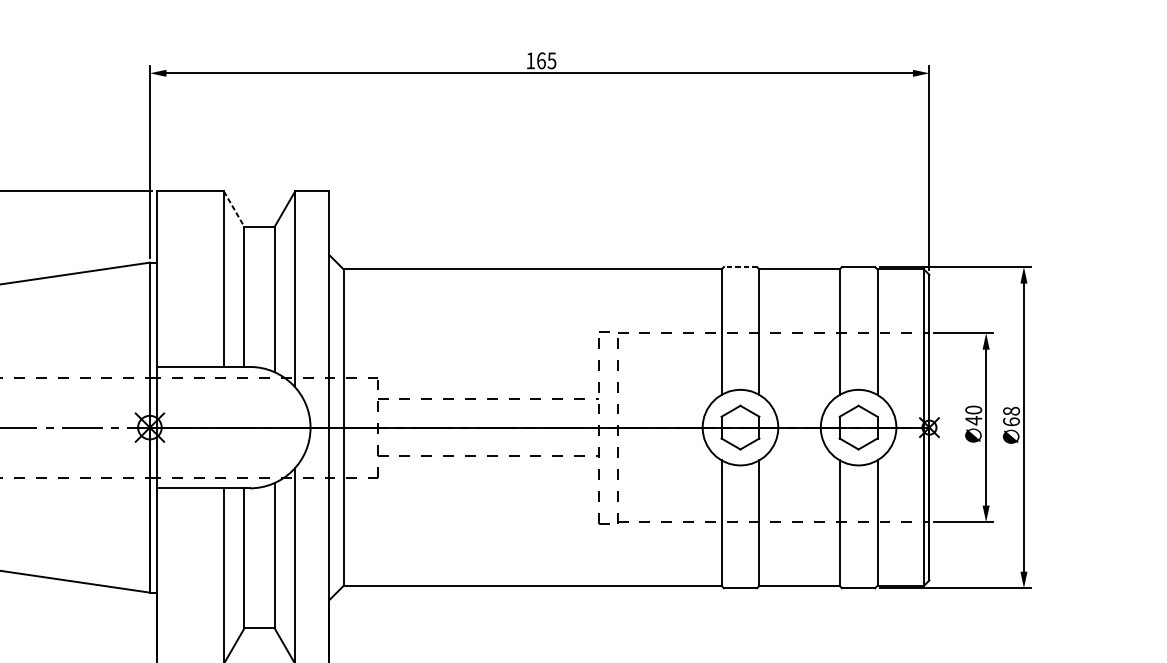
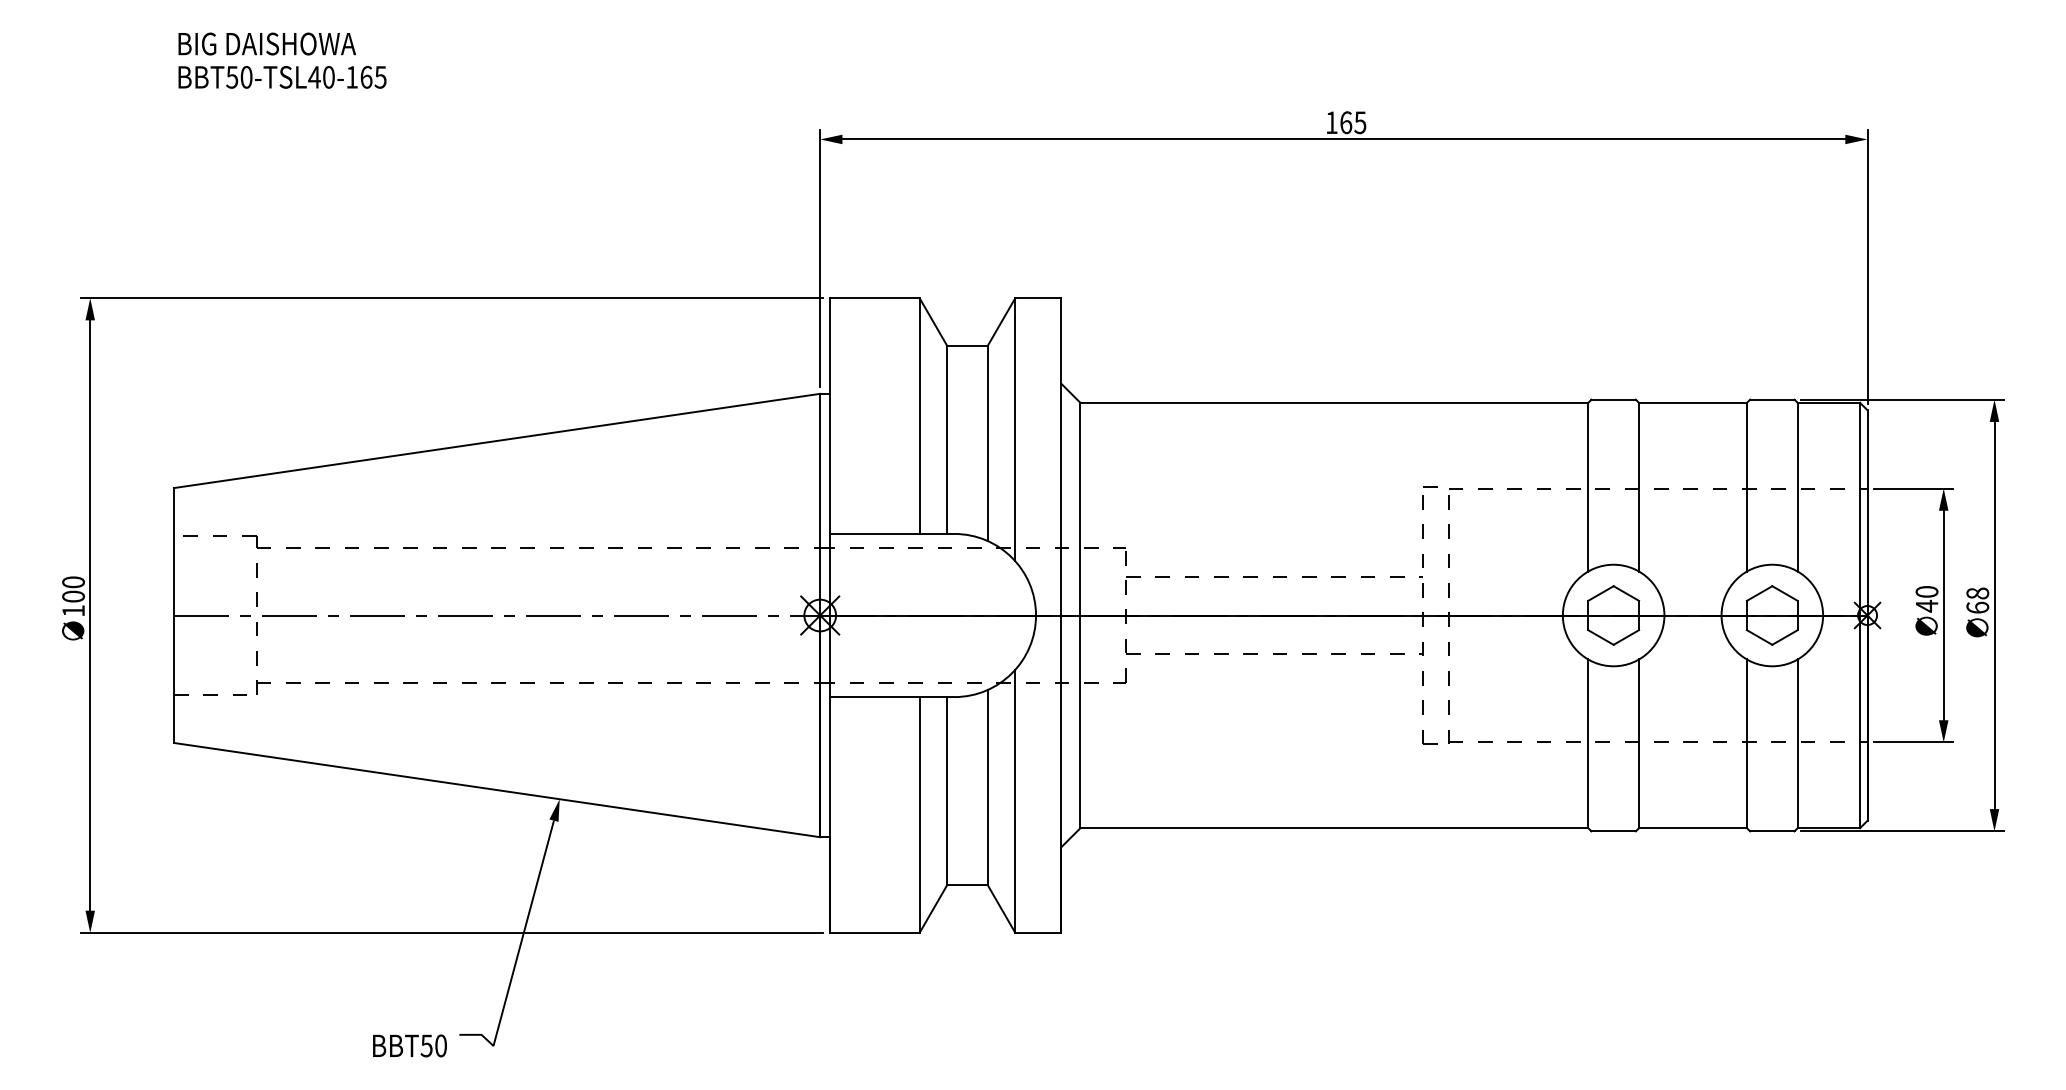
line: (234, 209) -> (933, 322), dashed -> solid
line: (740, 266) -> (1613, 399), dashed -> solid

